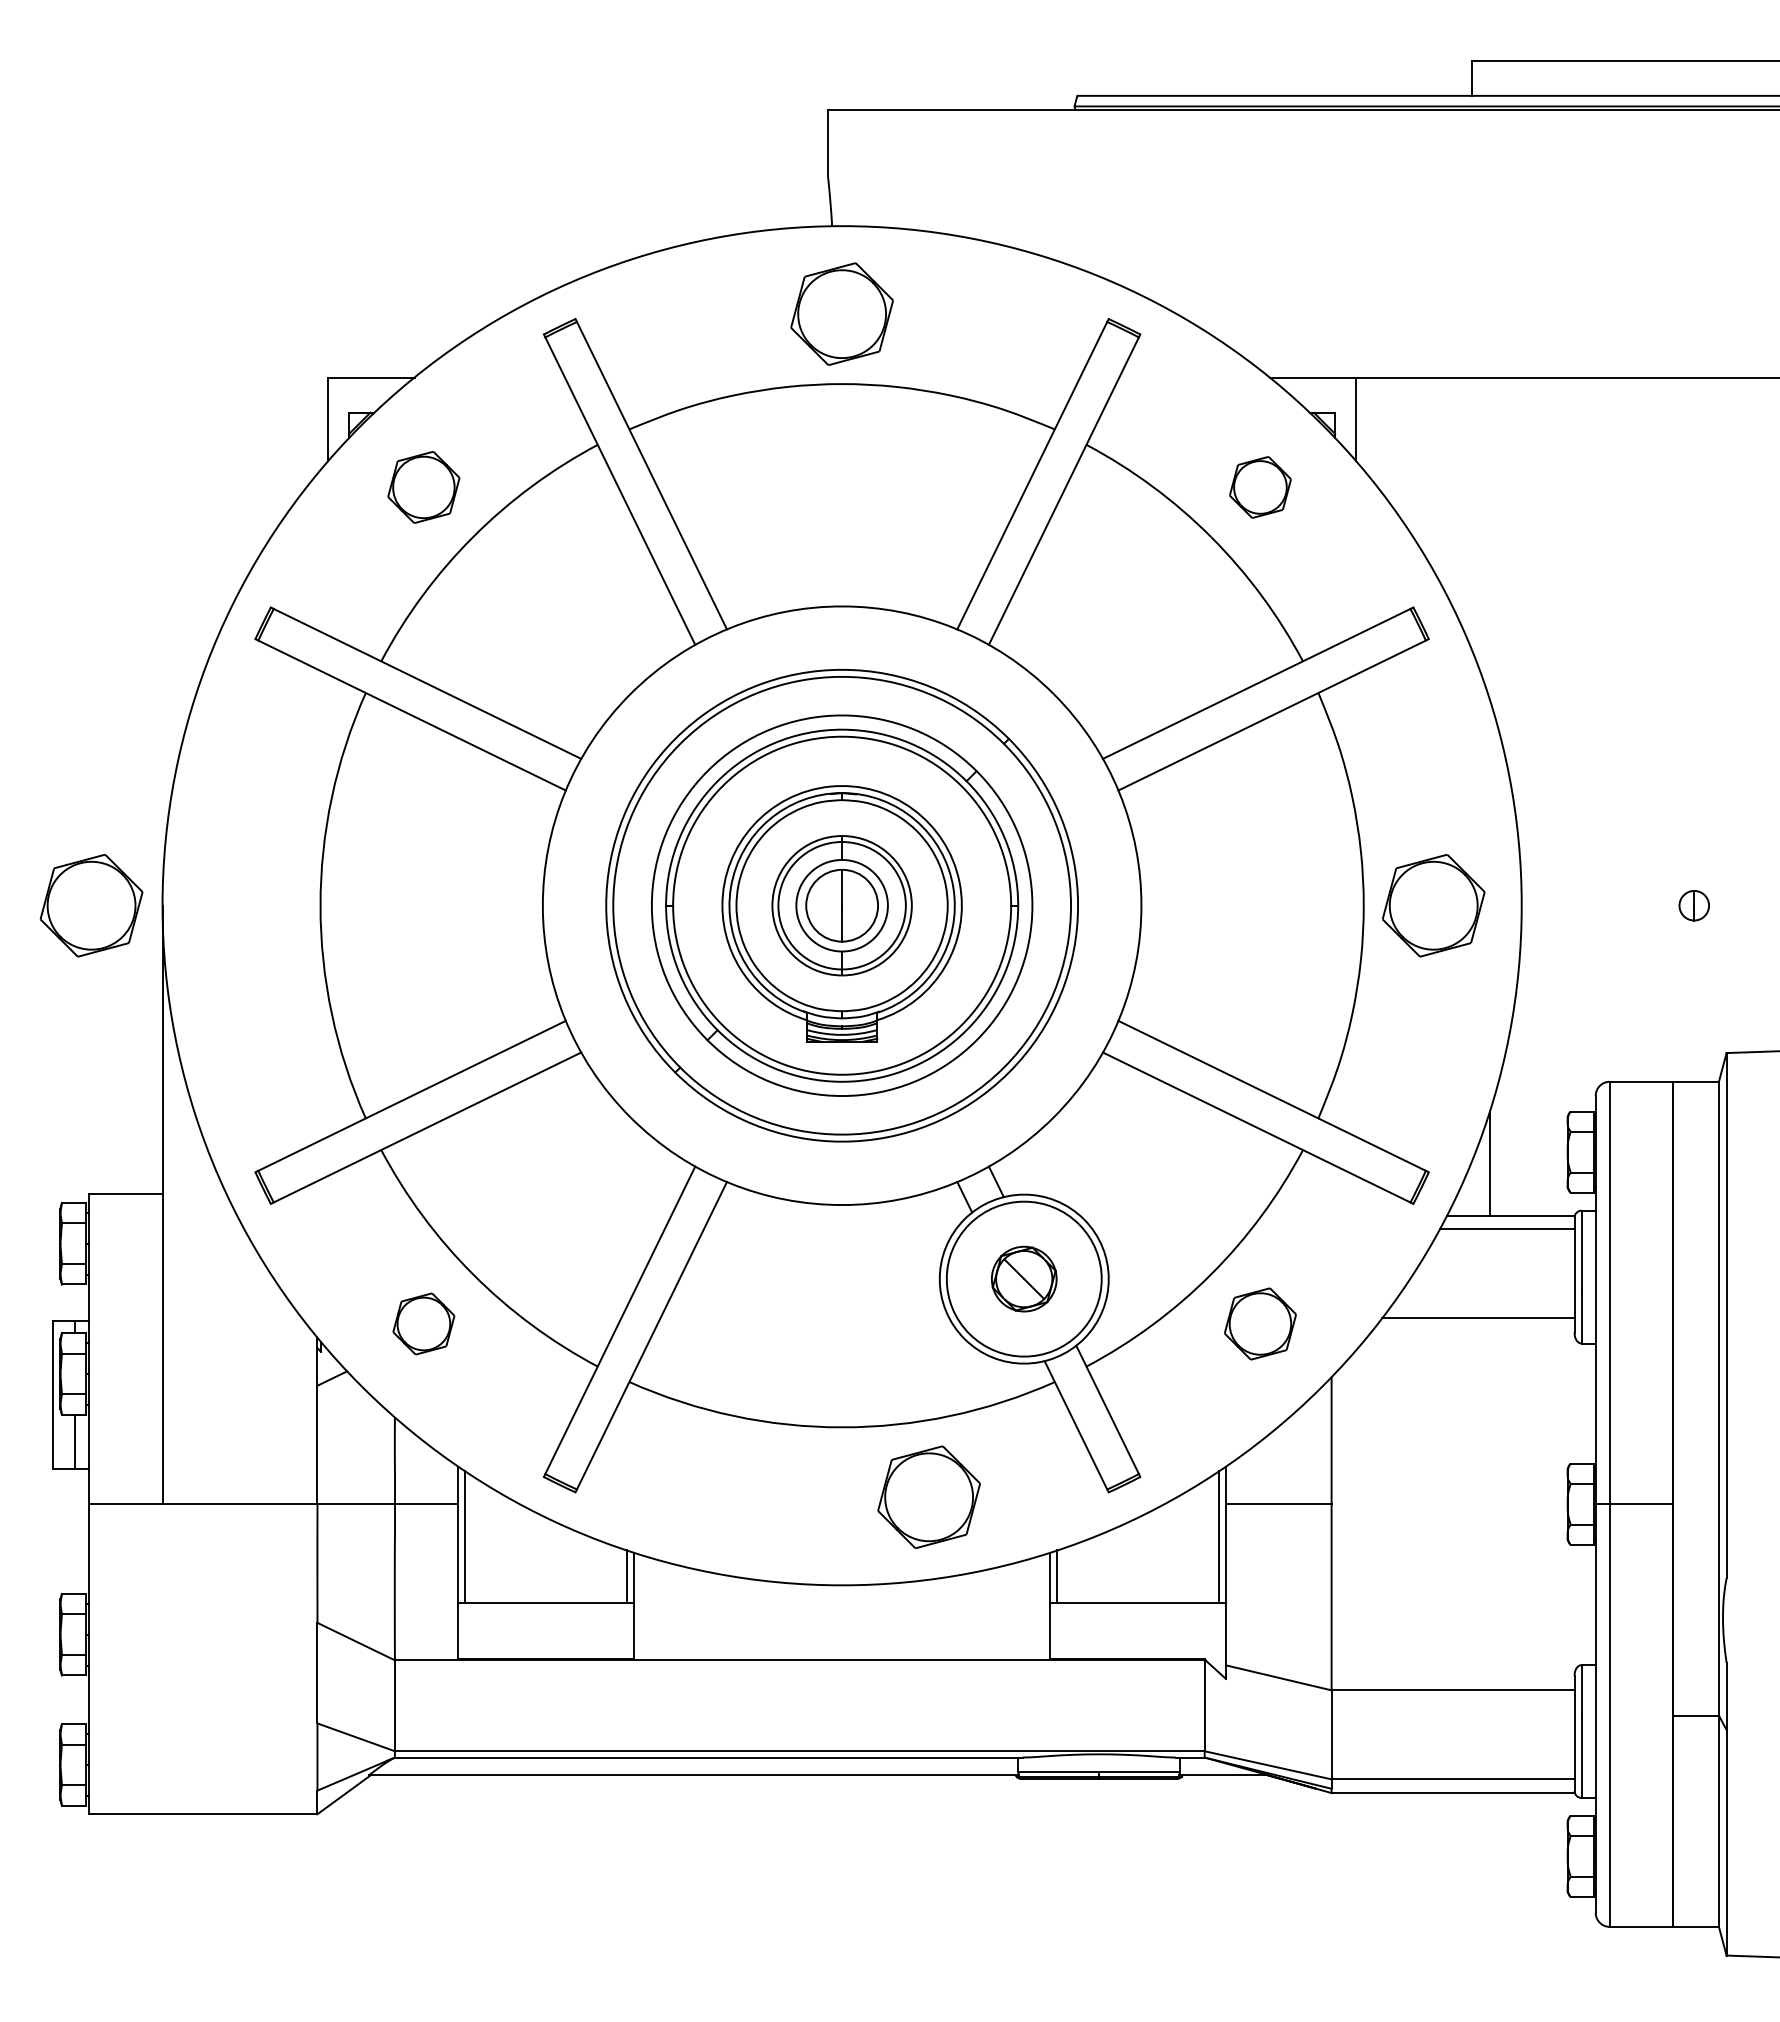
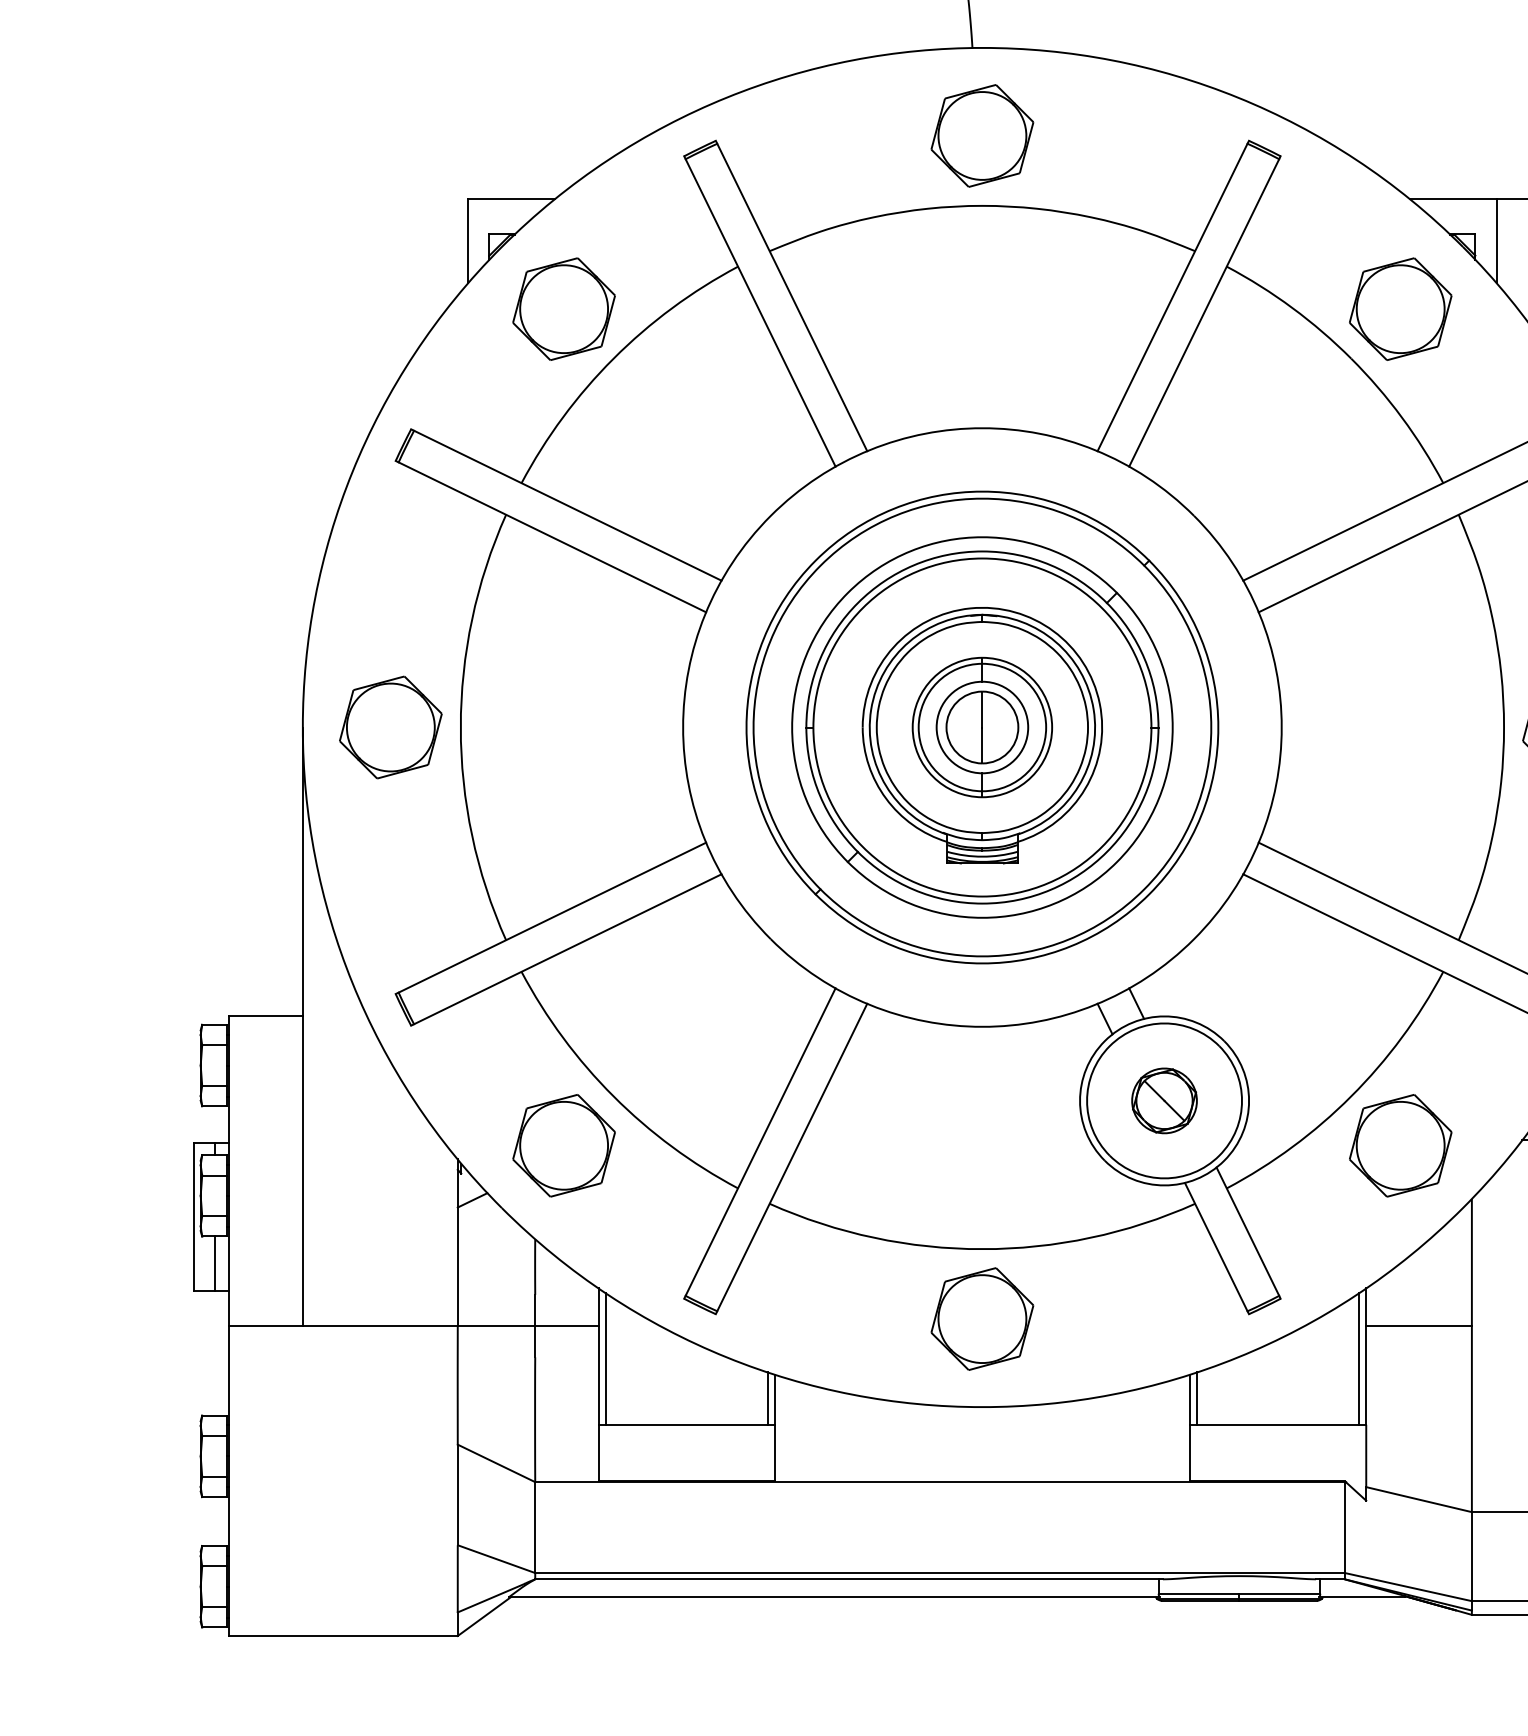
part: (423, 487) -> (563, 309), size x1.43
part: (1260, 487) -> (1400, 309), size x1.67
part: (91, 905) -> (390, 727), moved
part: (423, 1323) -> (563, 1145), size x1.67
part: (1260, 1323) -> (1400, 1145), size x1.43
part: (928, 1496) -> (981, 1318), moved

